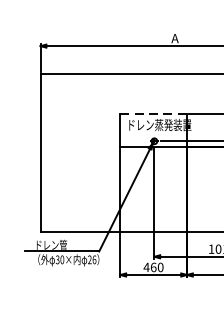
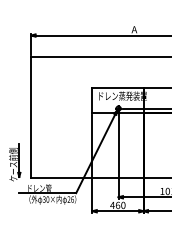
line: (154, 113) -> (118, 87), dashed -> solid
part: (20, 211) -> (15, 162), added

